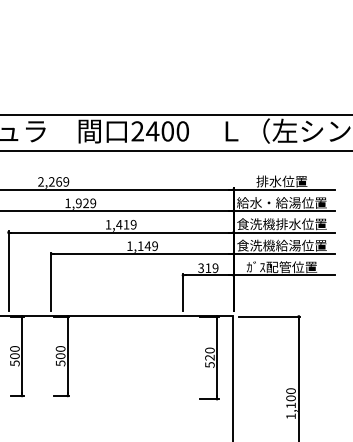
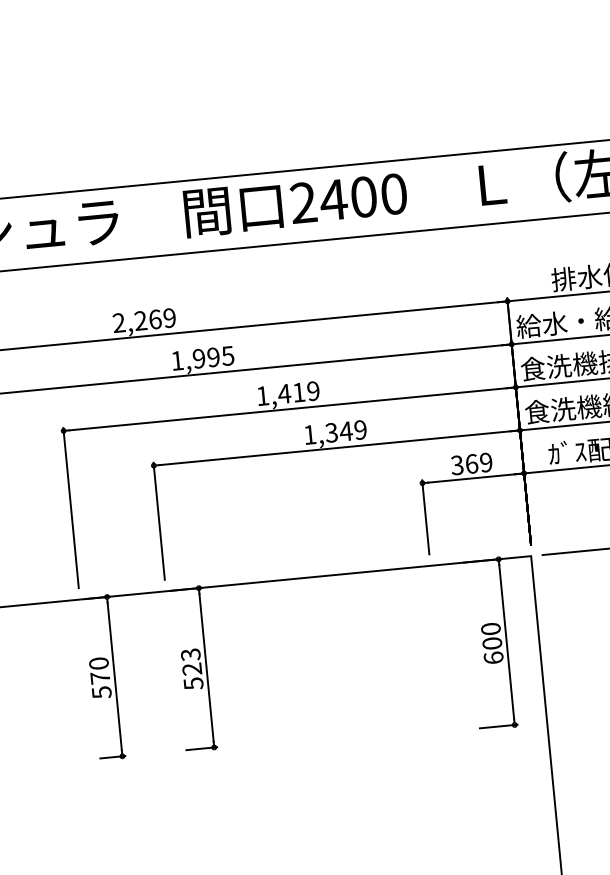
text: (89, 203) -> (220, 356), 1,929 -> 1,995
text: (140, 246) -> (331, 433), 1,149 -> 1,349
text: (208, 268) -> (472, 464), 319 -> 369
text: (60, 352) -> (191, 661), 500 -> 523
text: (14, 356) -> (99, 678), 500 -> 570
text: (209, 360) -> (491, 649), 520 -> 600

